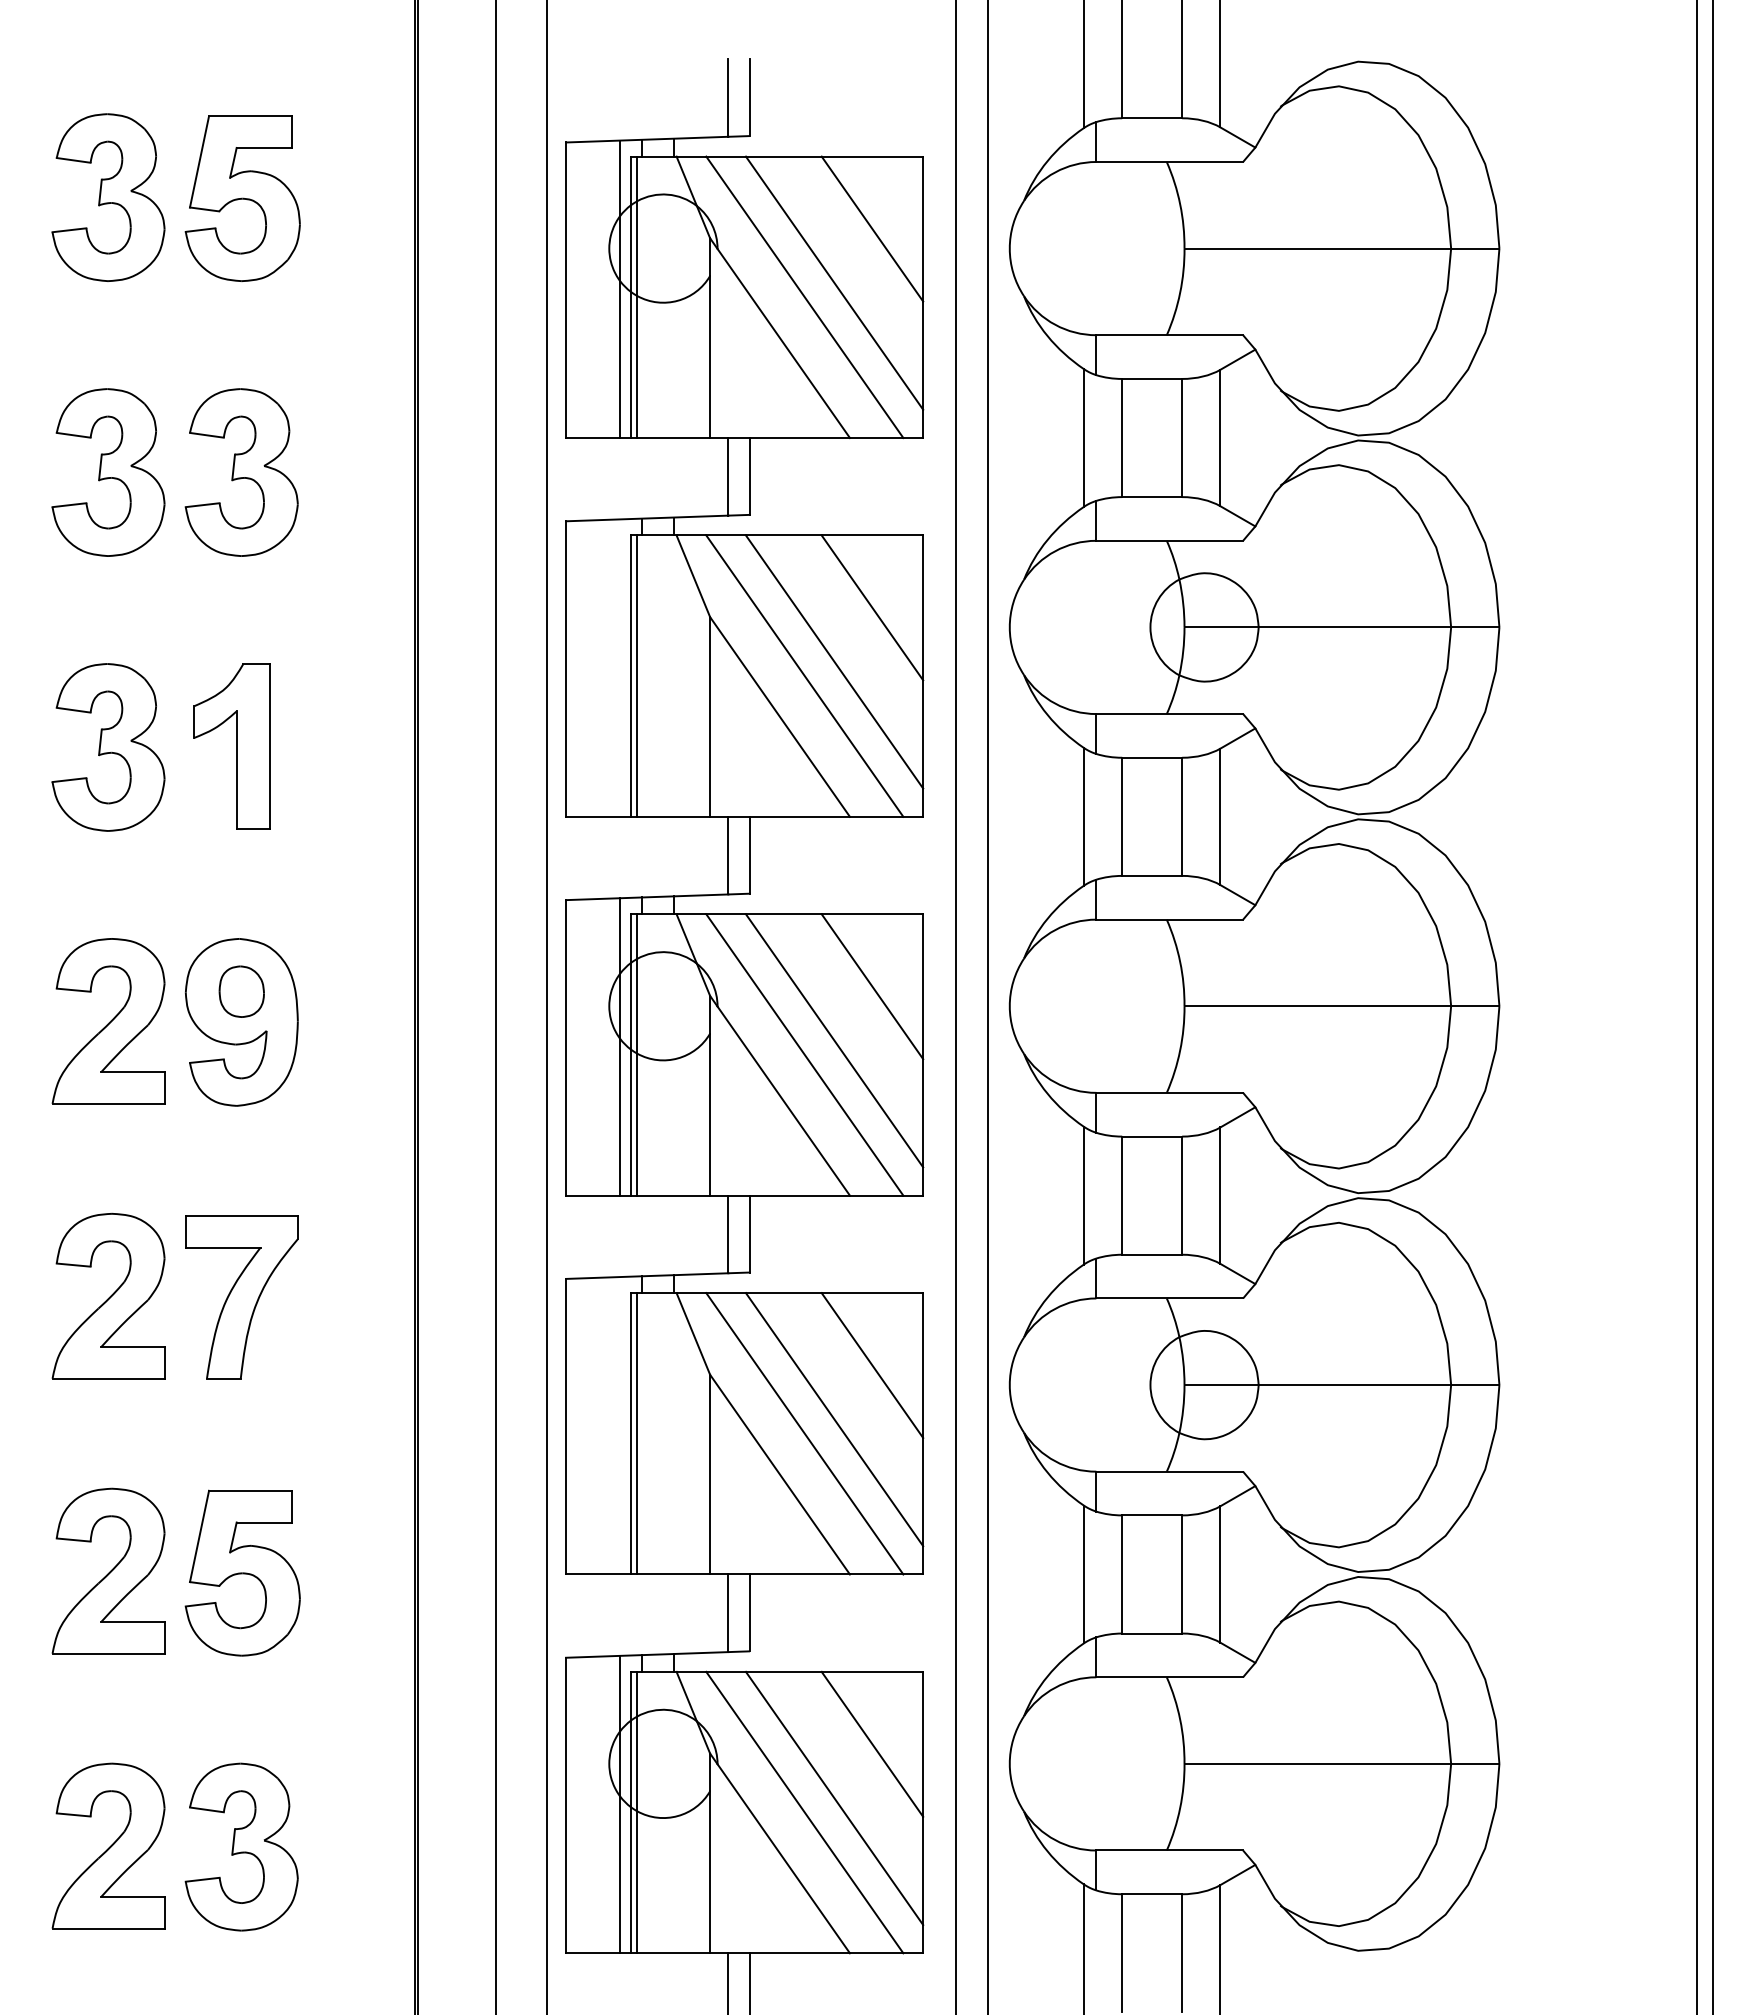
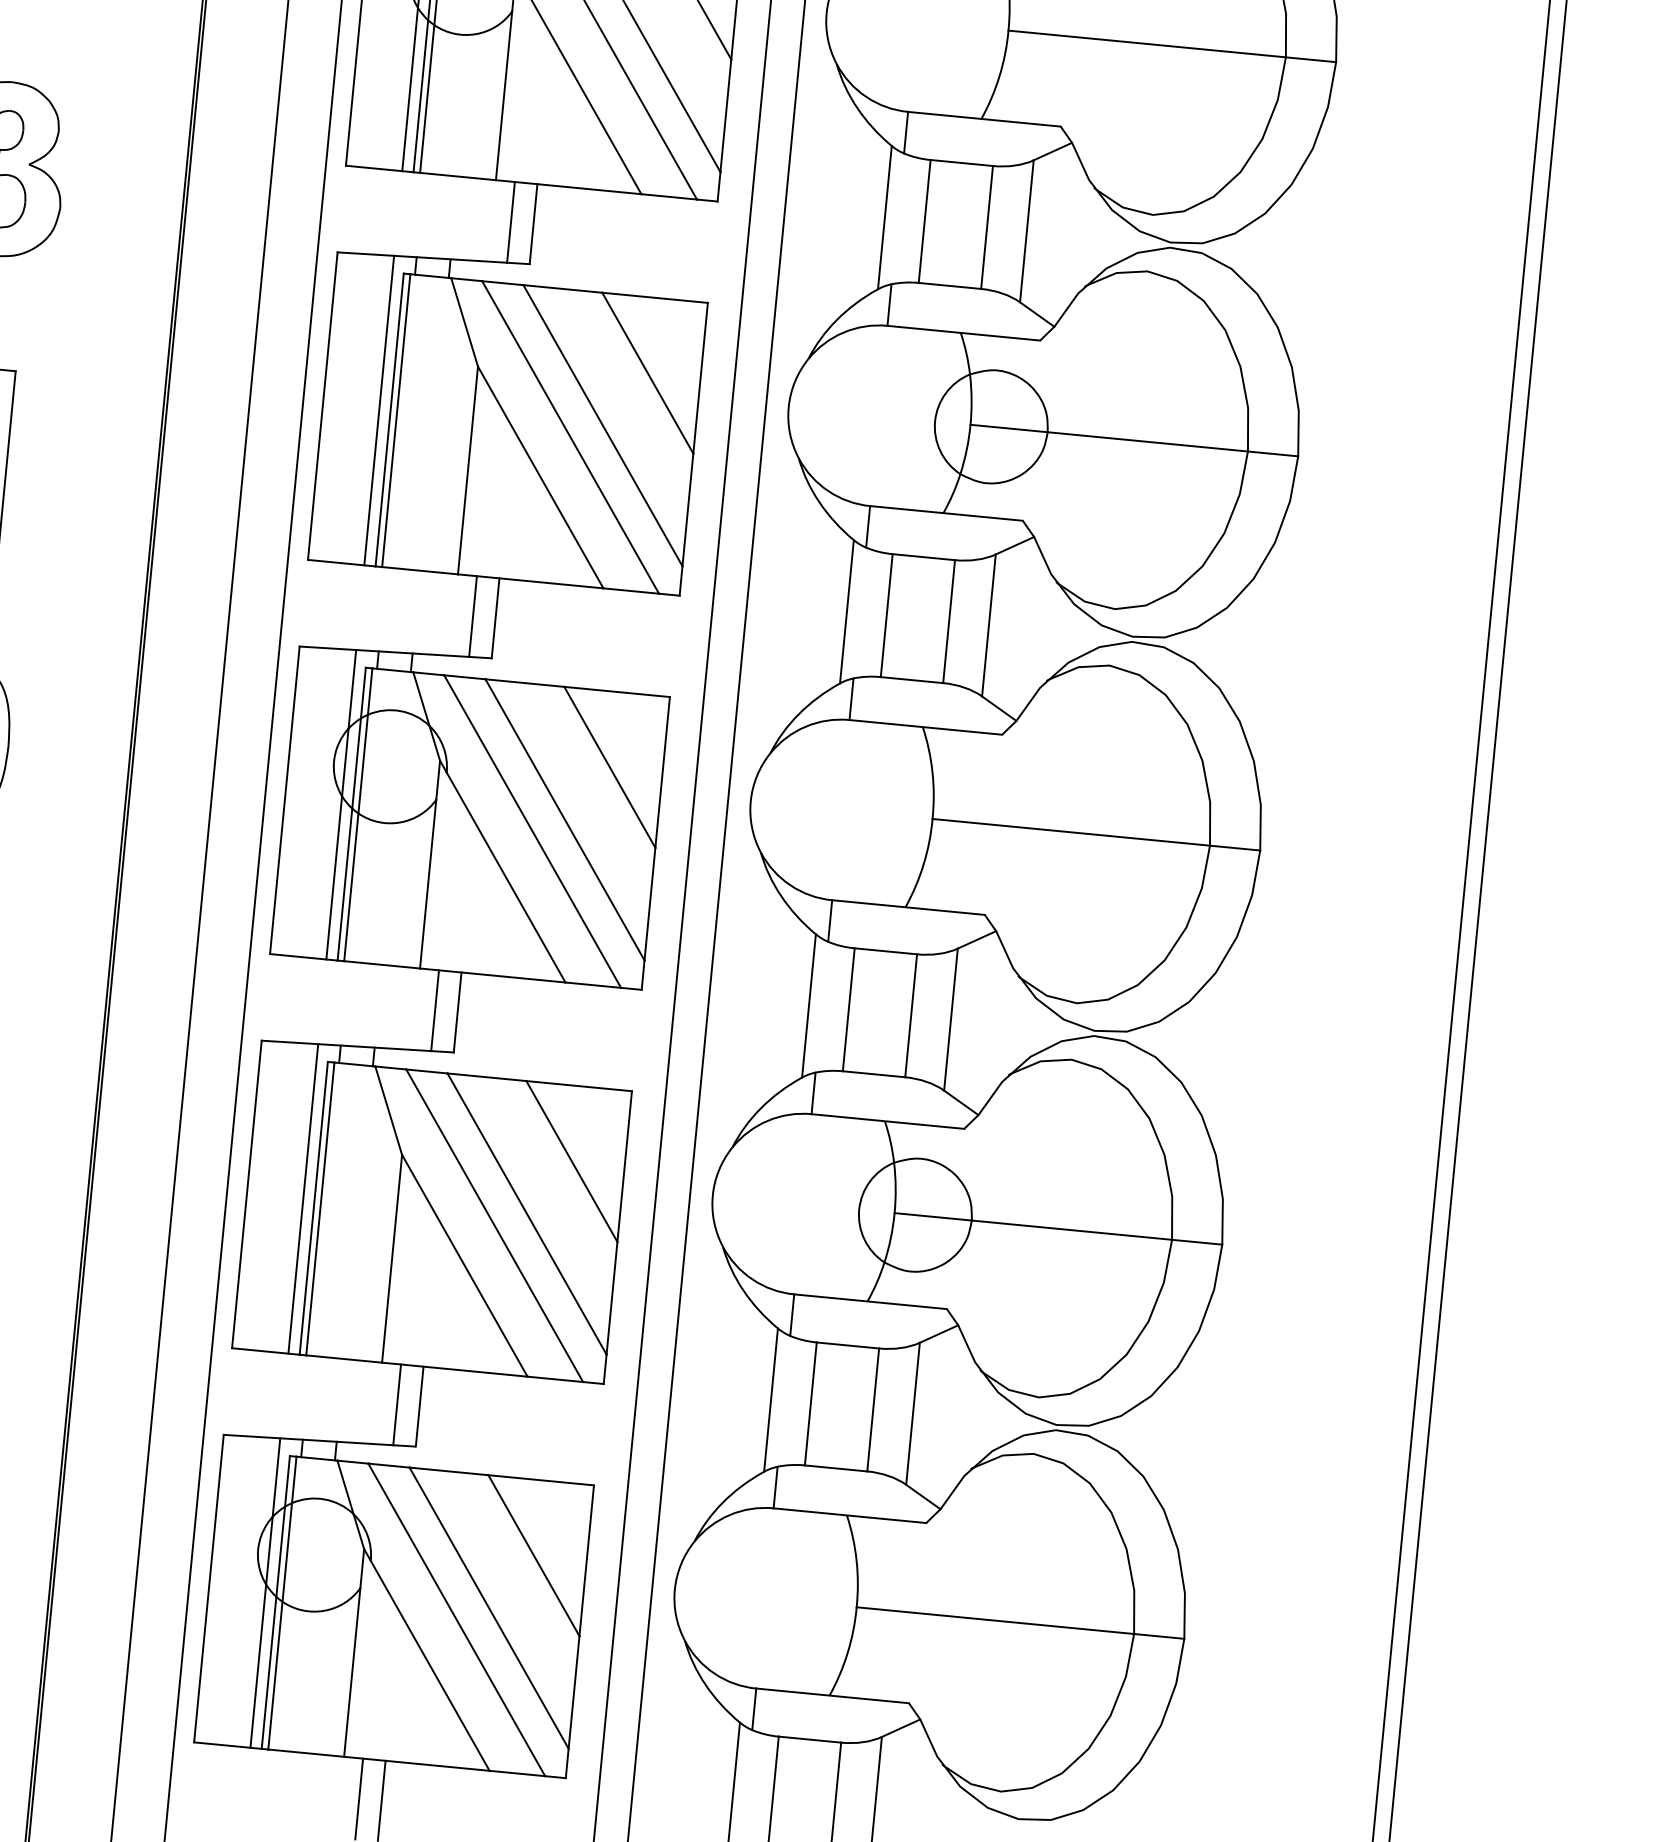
line: (620, 667) -> (379, 409), added
line: (620, 1425) -> (303, 1198), added

